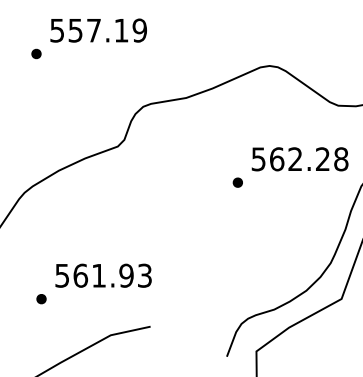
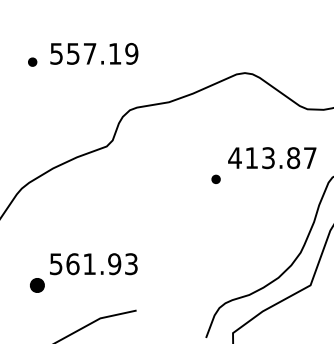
text: (98, 30) -> (94, 53), moved
text: (299, 159) -> (272, 158), 562.28 -> 413.87
part: (40, 299) -> (36, 285), size x1.6

